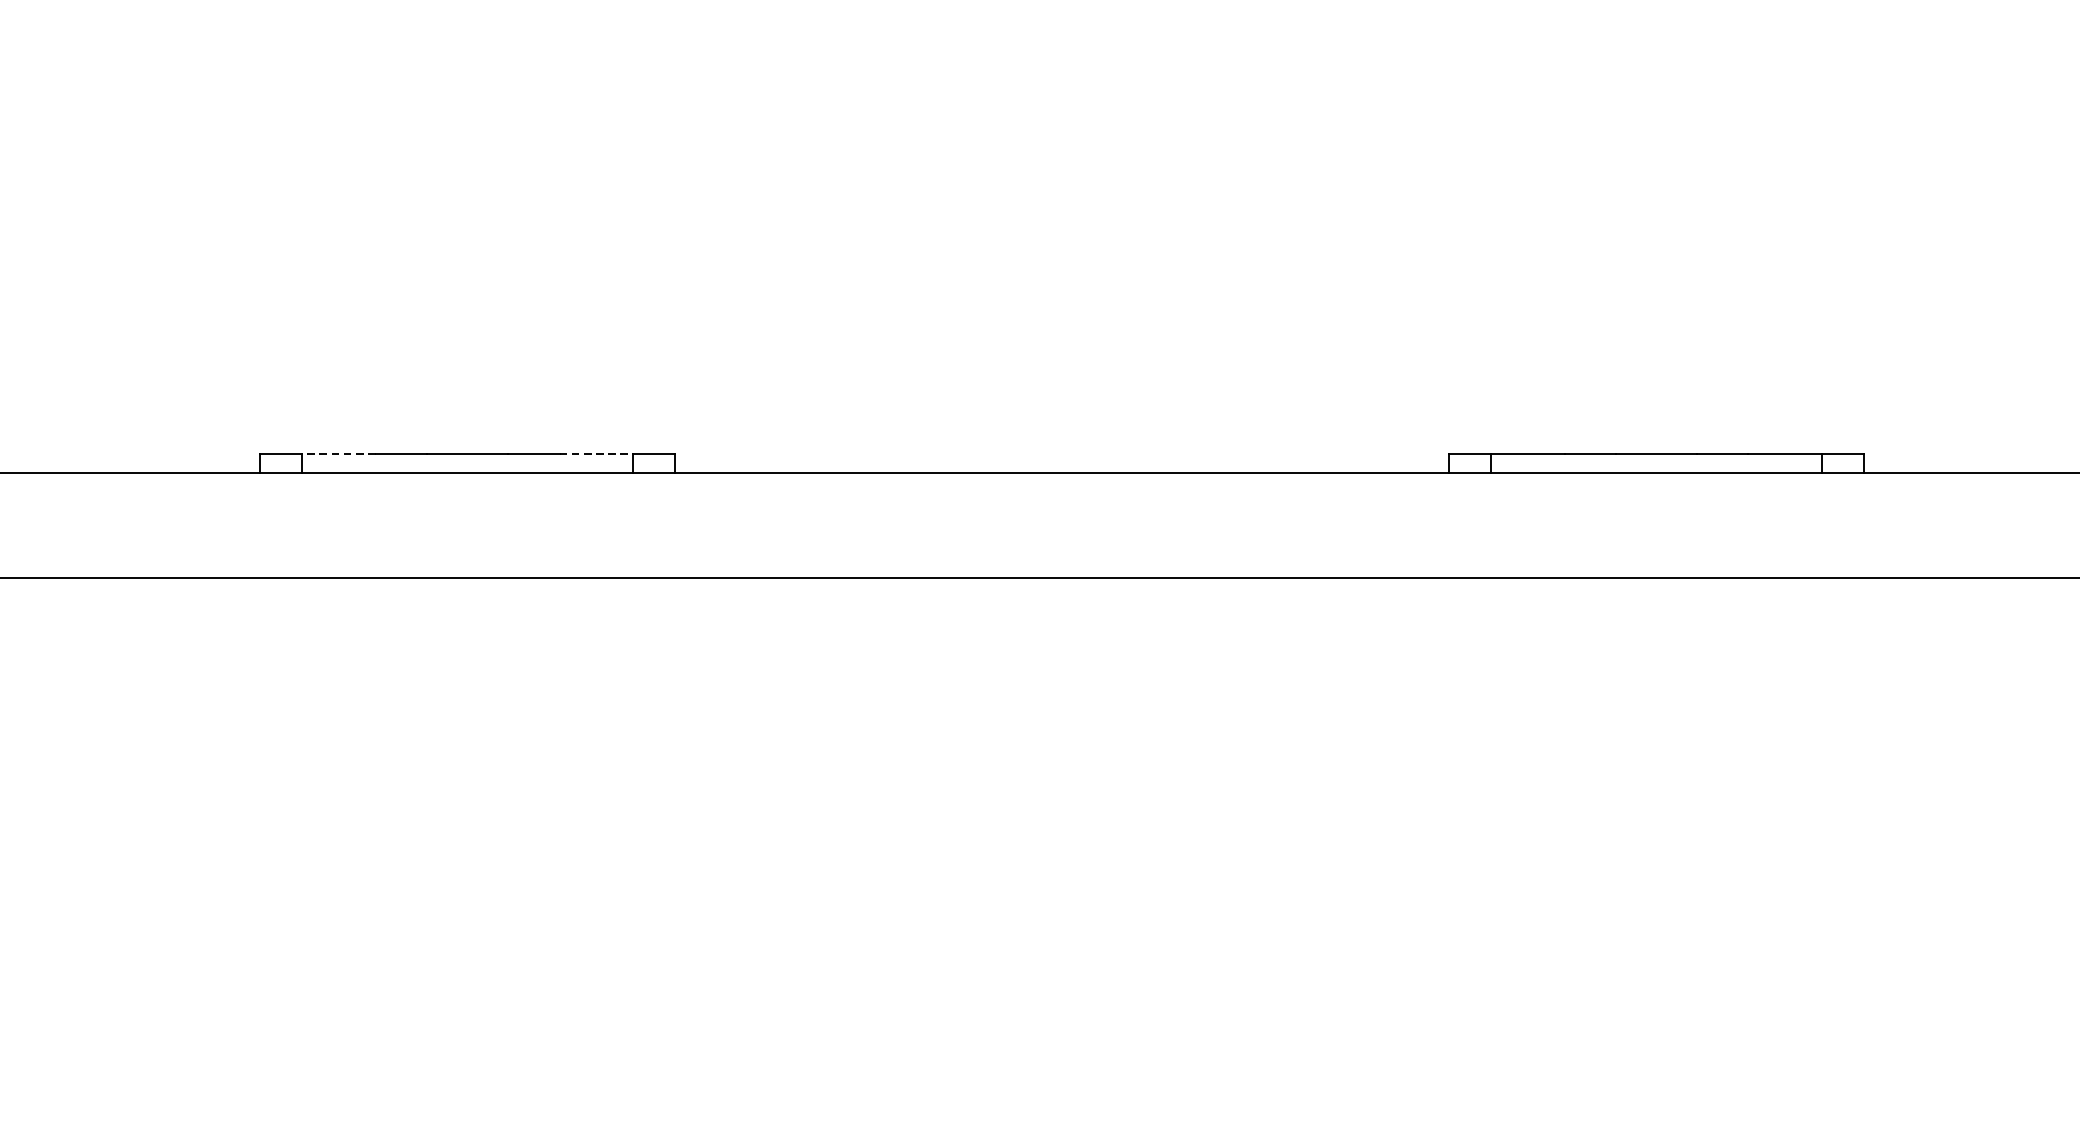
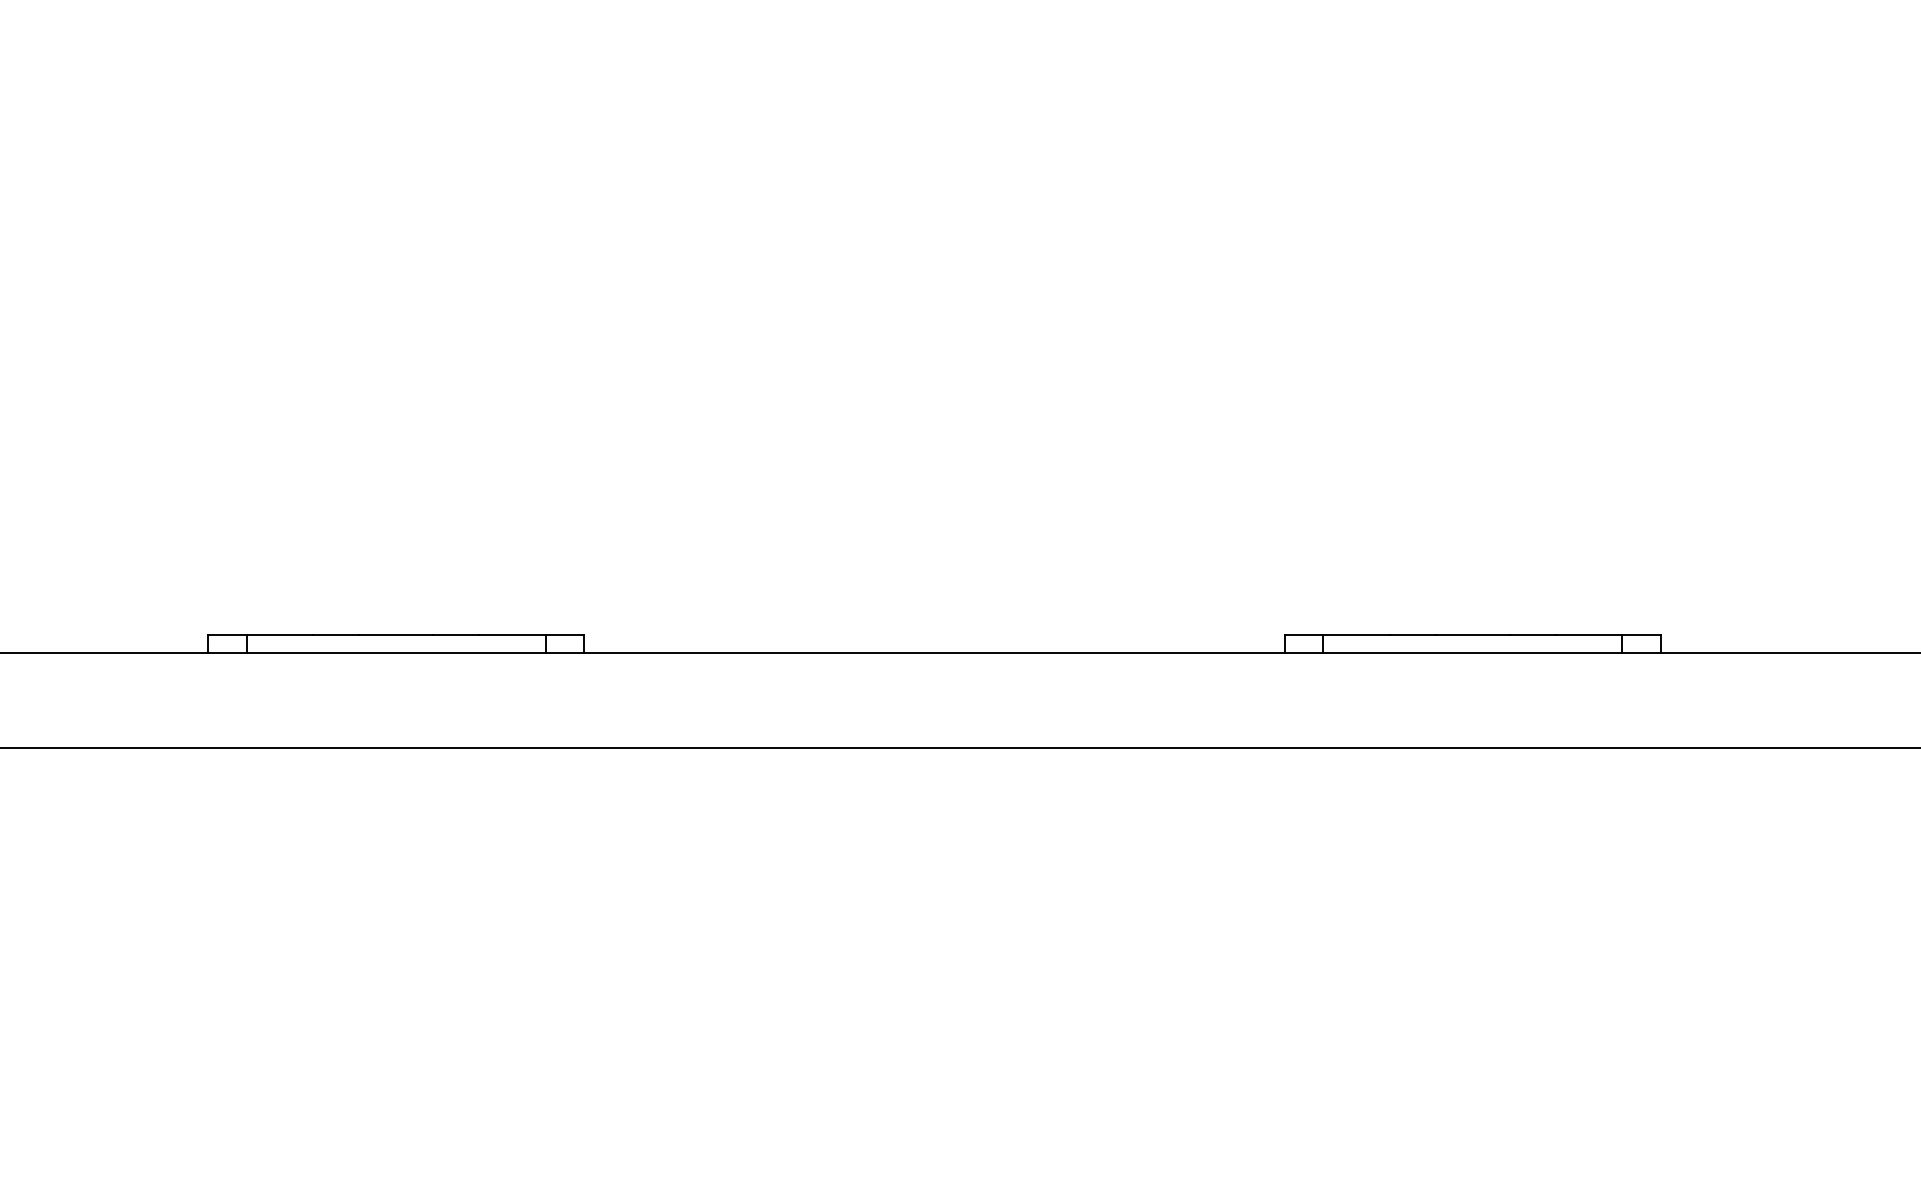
line: (338, 454) -> (279, 635), dashed -> solid
line: (597, 454) -> (513, 635), dashed -> solid

